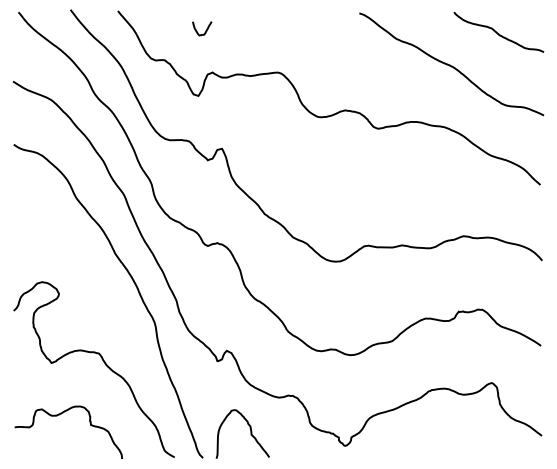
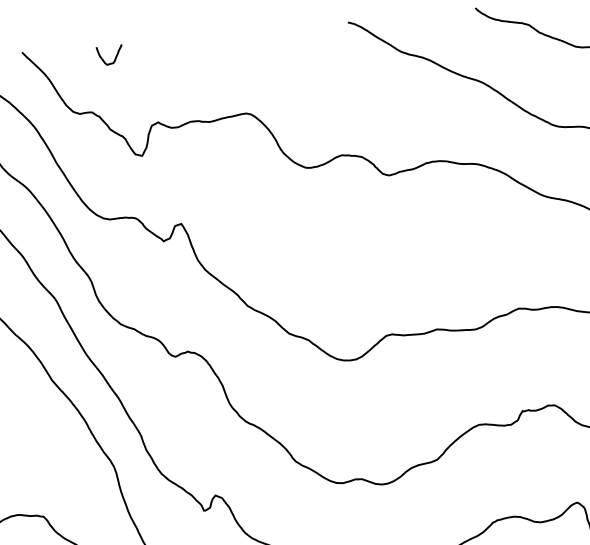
curve: (205, 30) -> (114, 57), moved

